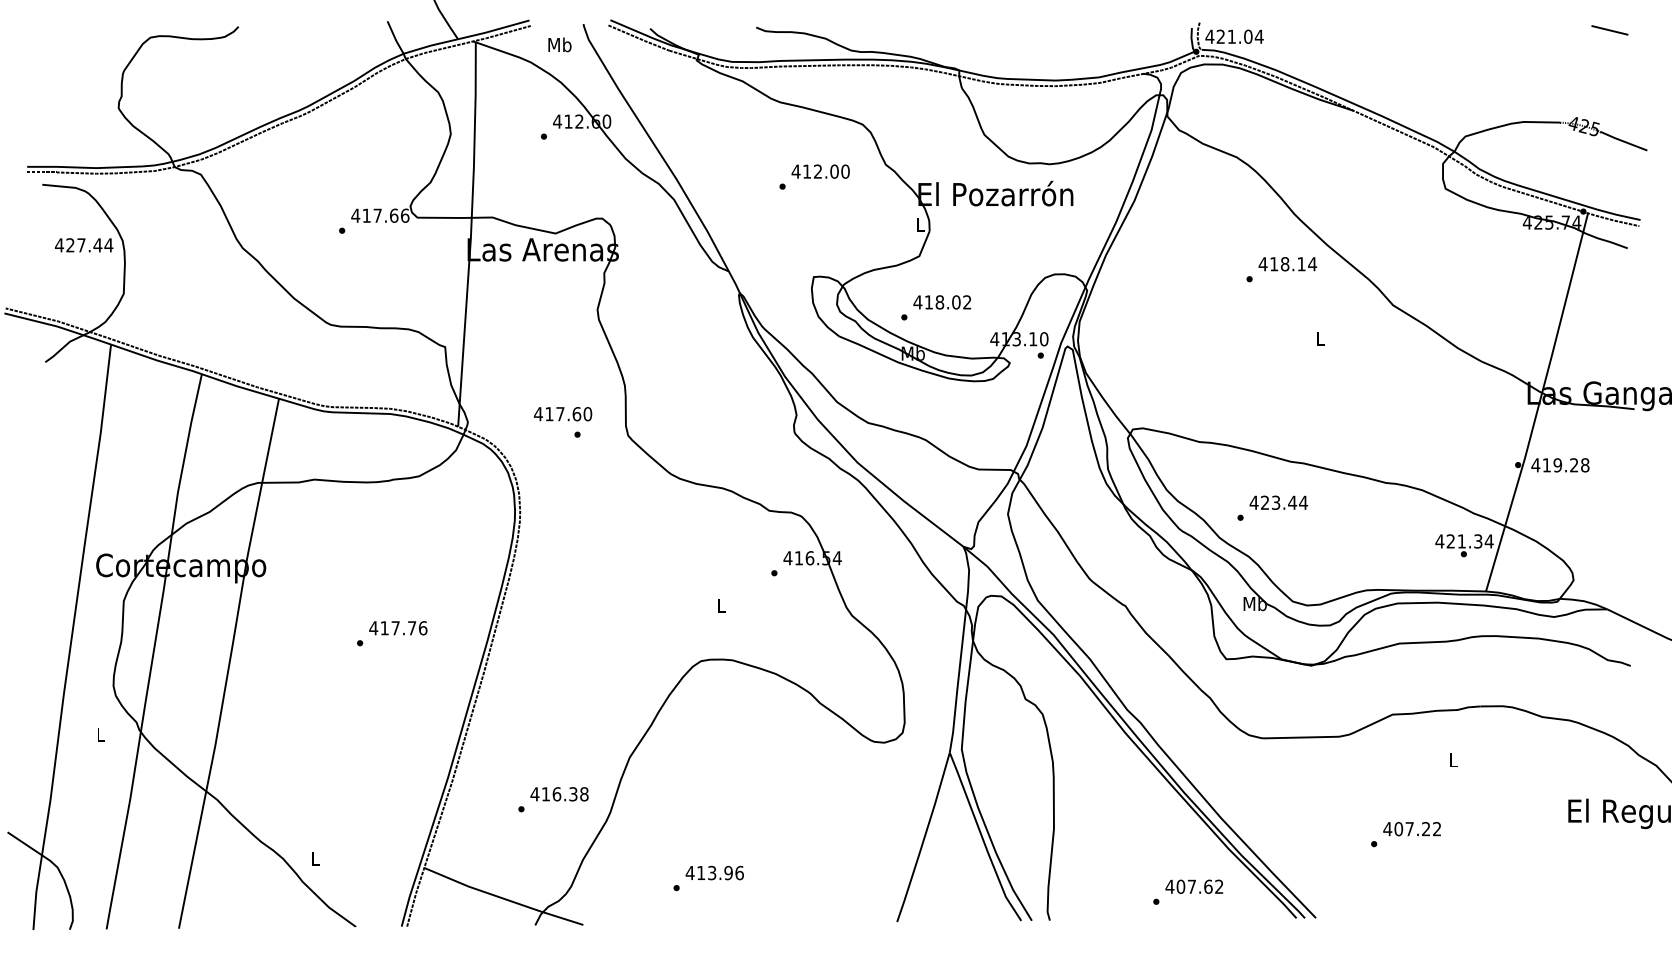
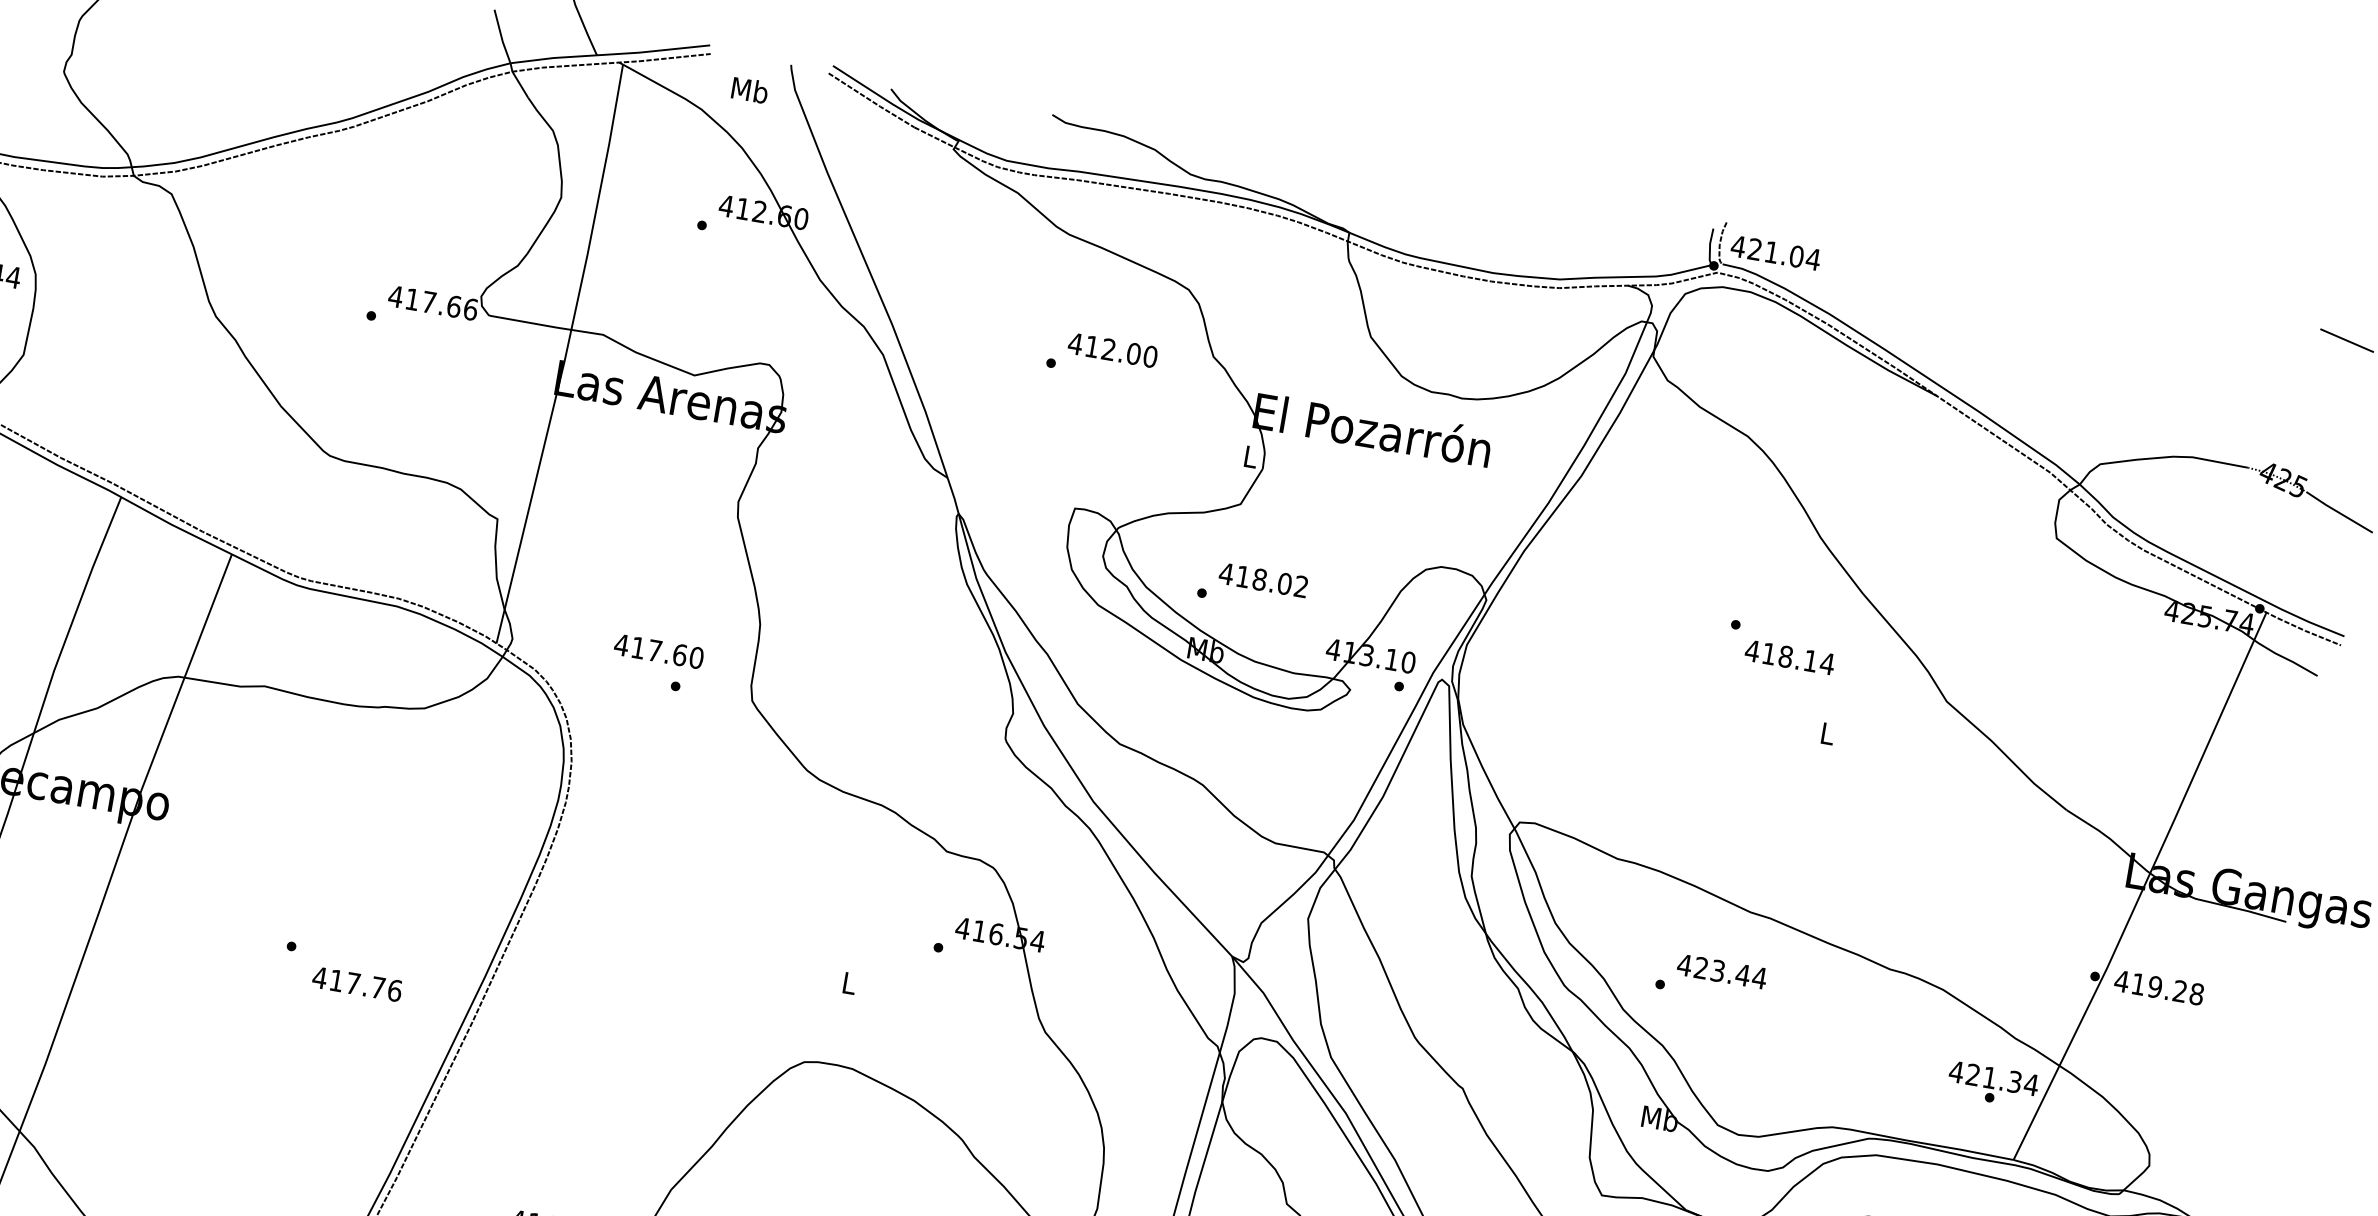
text: (1287, 264) -> (1789, 657), moved
text: (398, 628) -> (357, 984), moved

